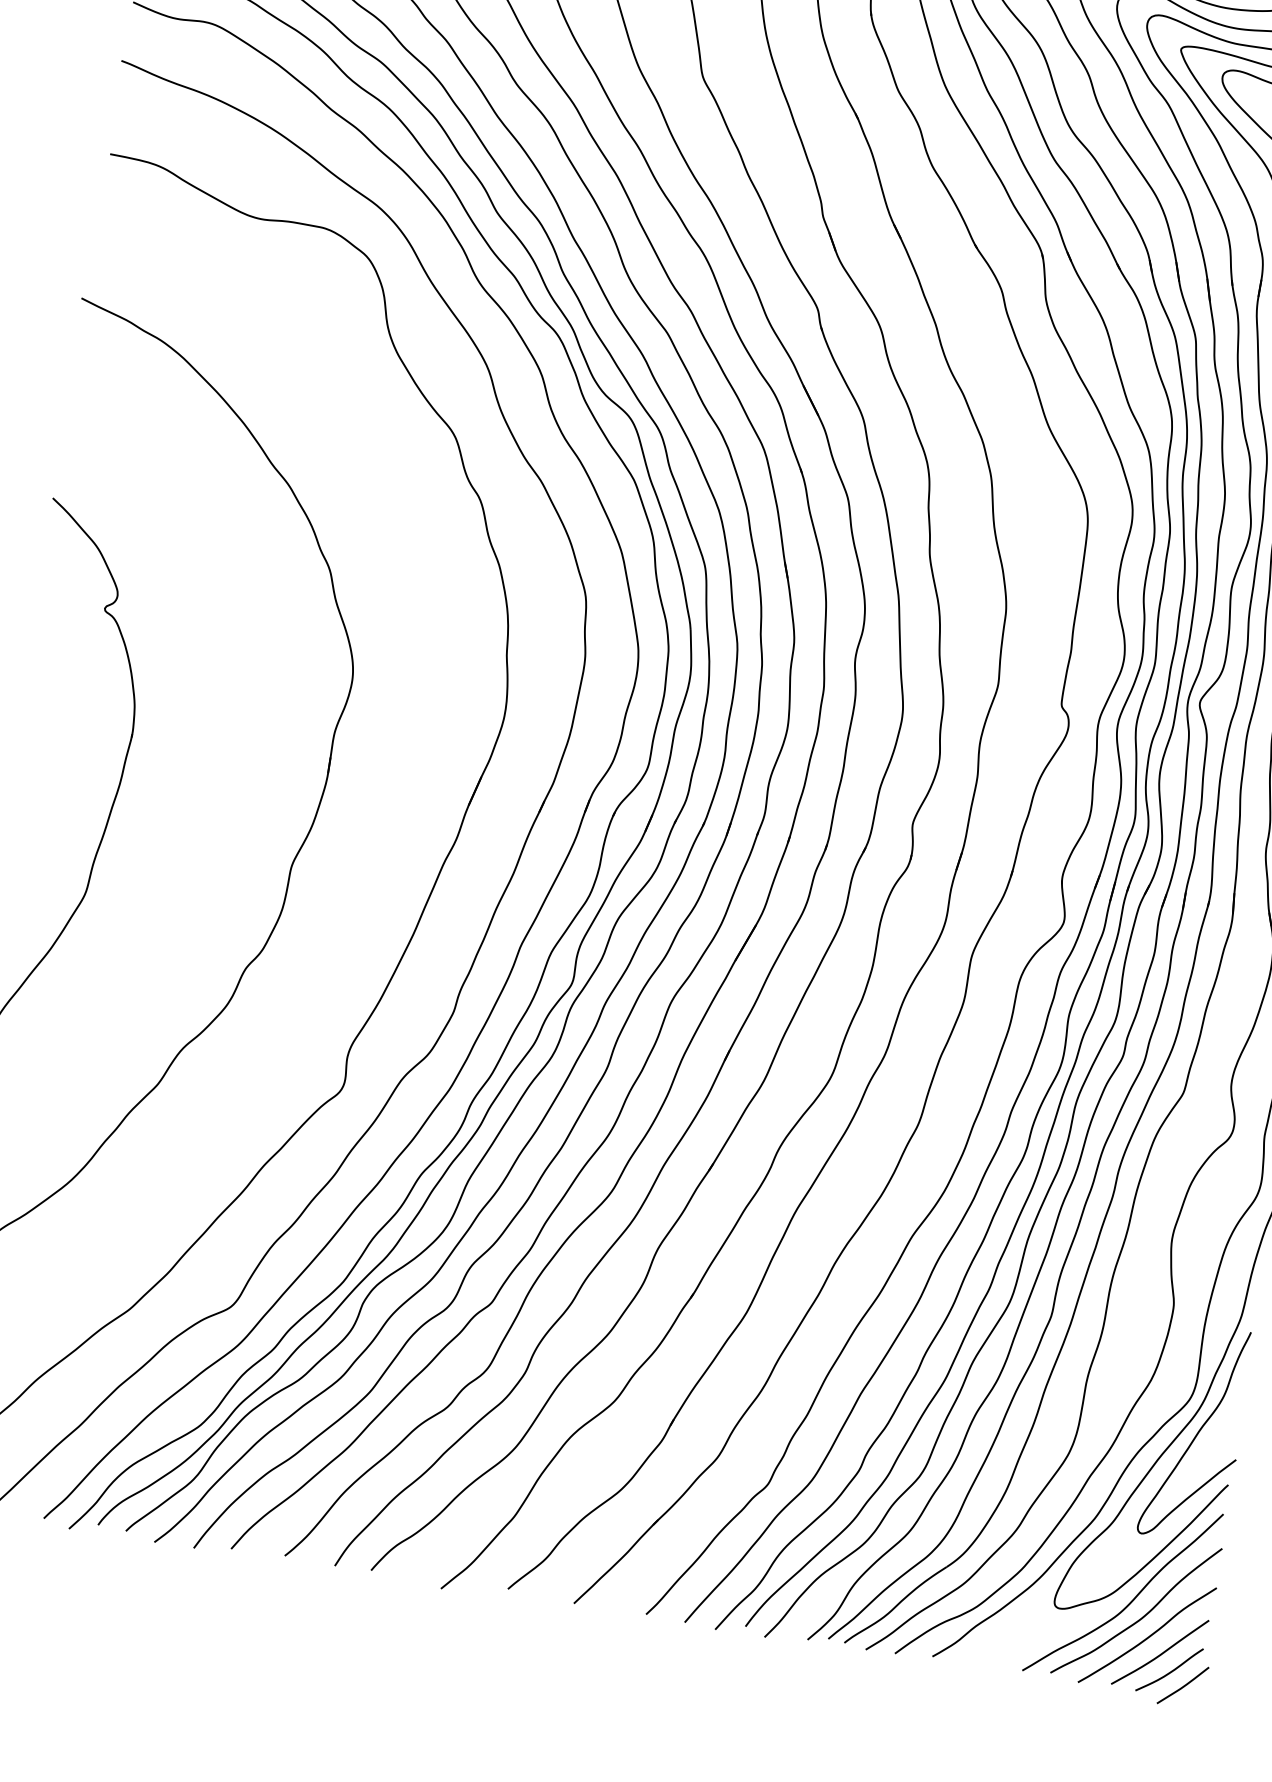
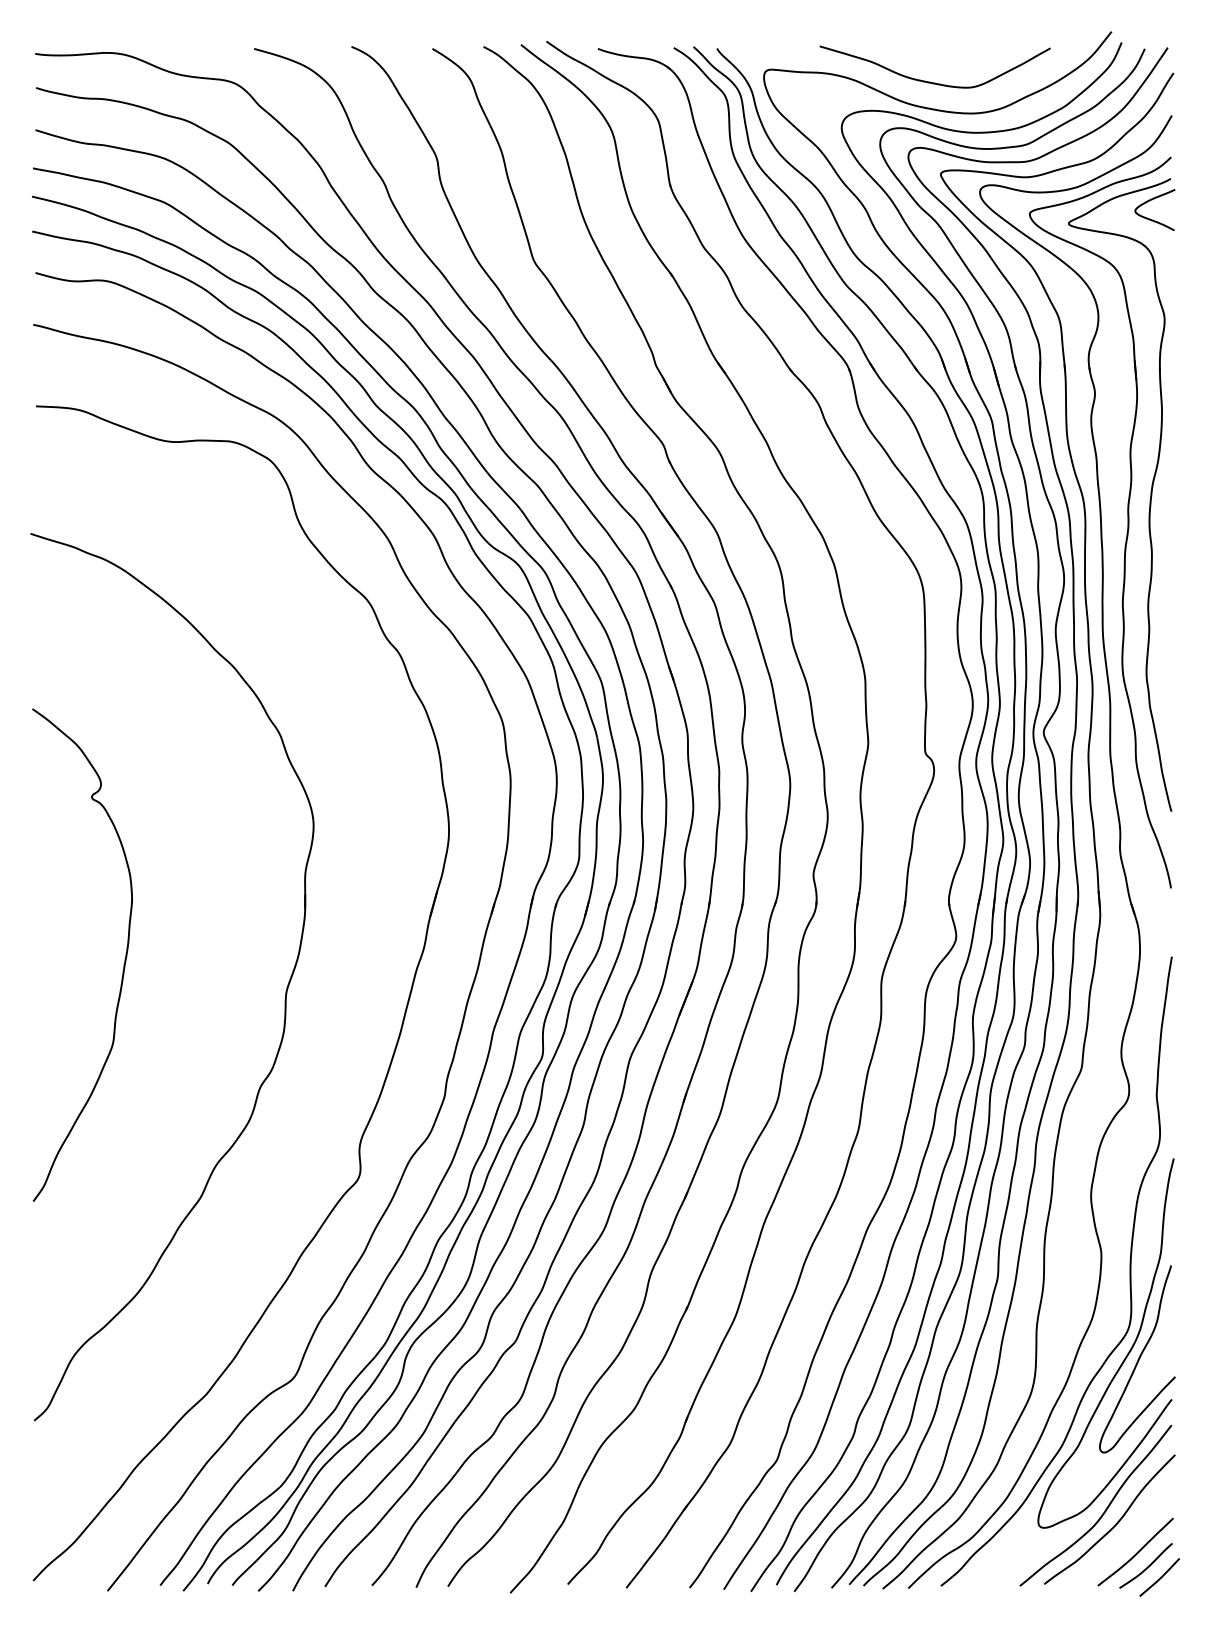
curve: (1147, 1636) -> (1122, 1540), removed

